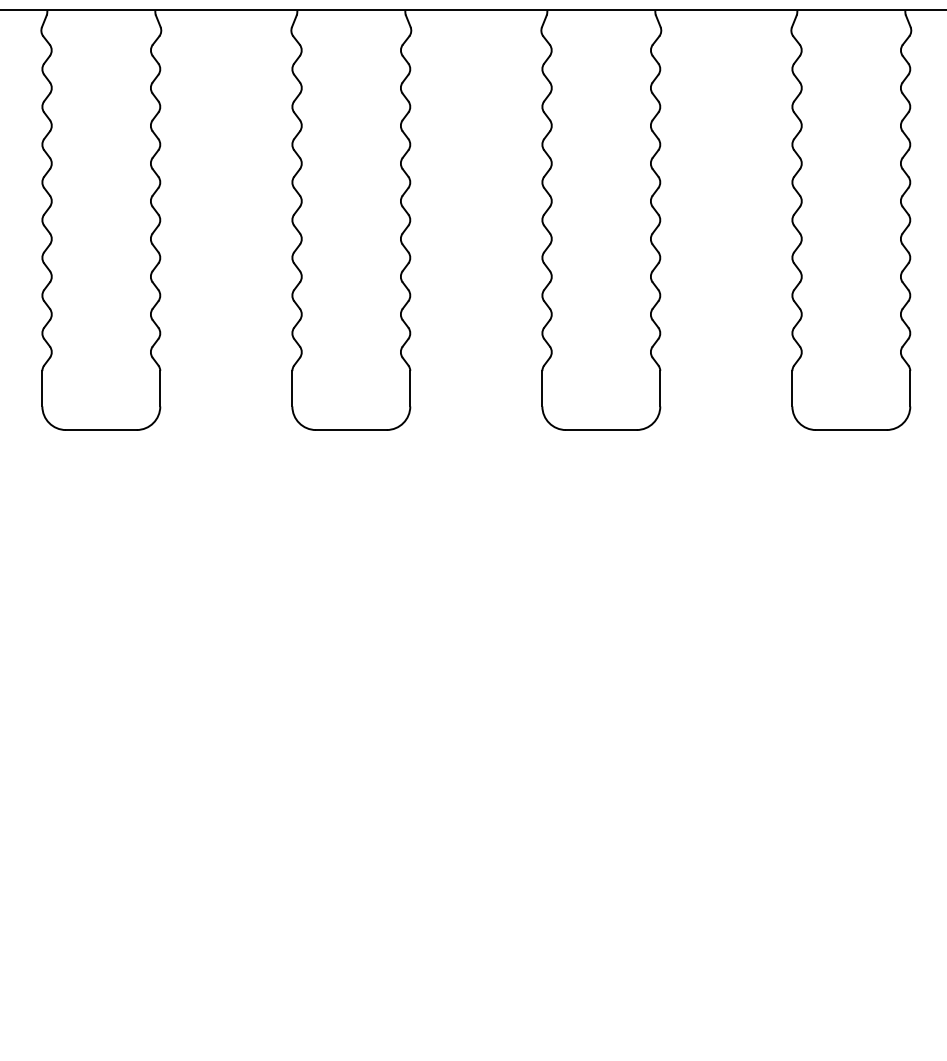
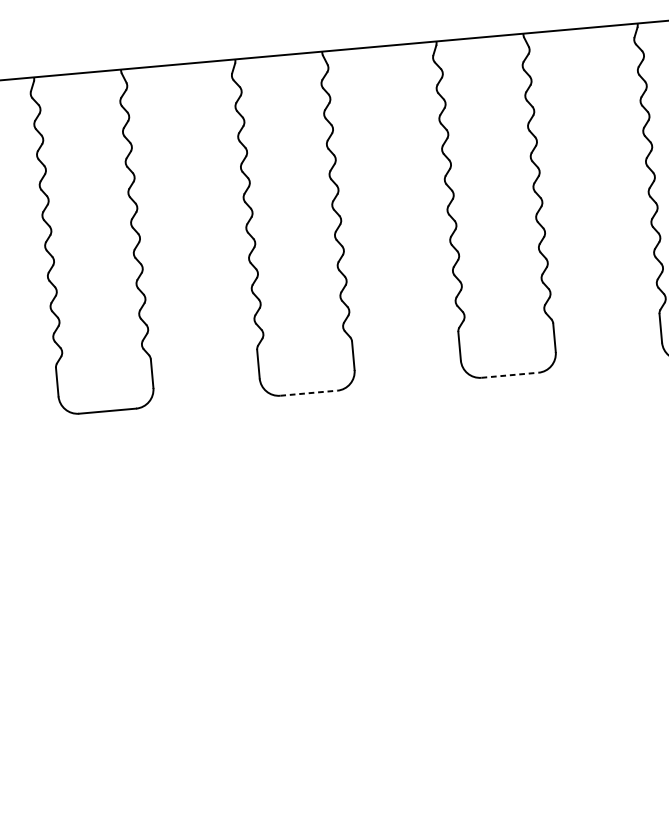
line: (351, 430) -> (309, 393), solid -> dashed
line: (601, 430) -> (510, 375), solid -> dashed

